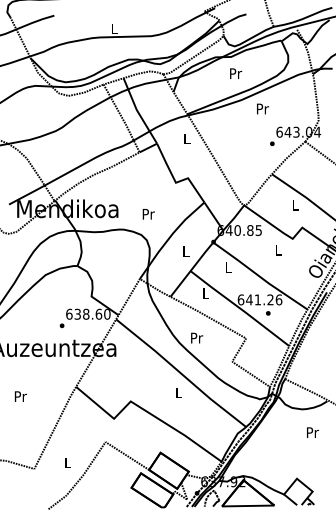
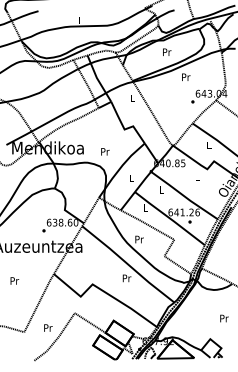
text: (179, 392) -> (127, 278), L -> Pr
text: (312, 432) -> (224, 318), moved
text: (68, 462) -> (48, 327), L -> Pr

